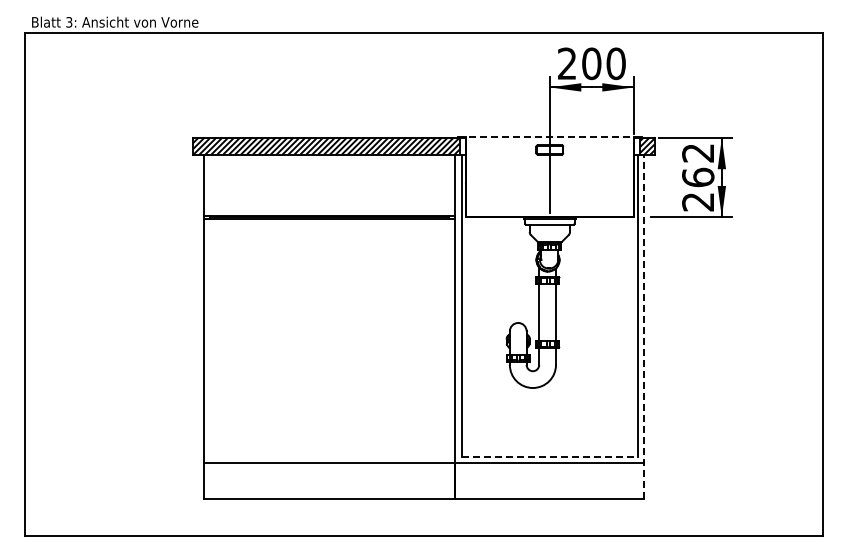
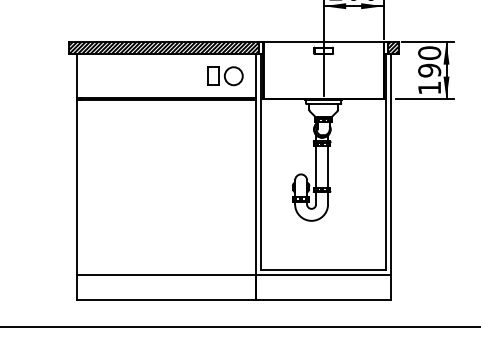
line: (550, 137) -> (324, 41), dashed -> solid
text: (698, 177) -> (429, 70), 262 -> 190
part: (412, 185) -> (225, 76), added
line: (644, 326) -> (391, 176), dashed -> solid
line: (549, 456) -> (323, 269), dashed -> solid

